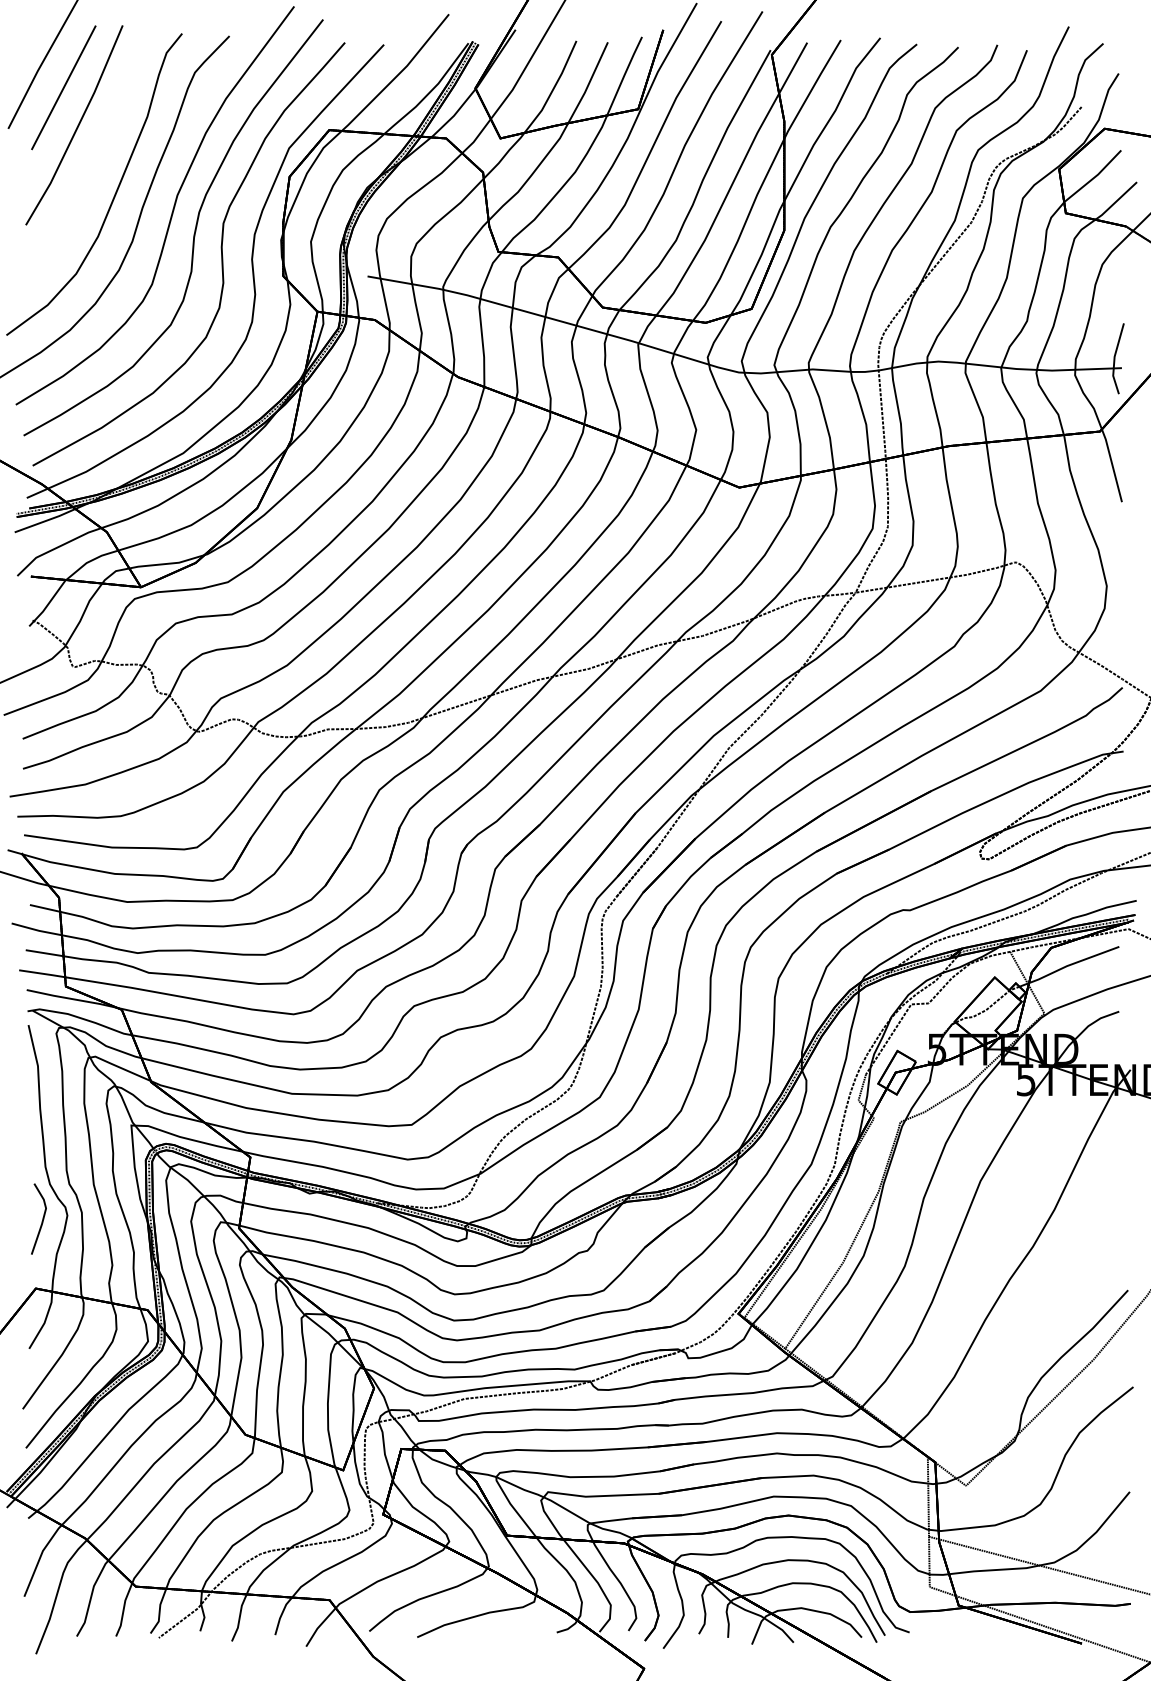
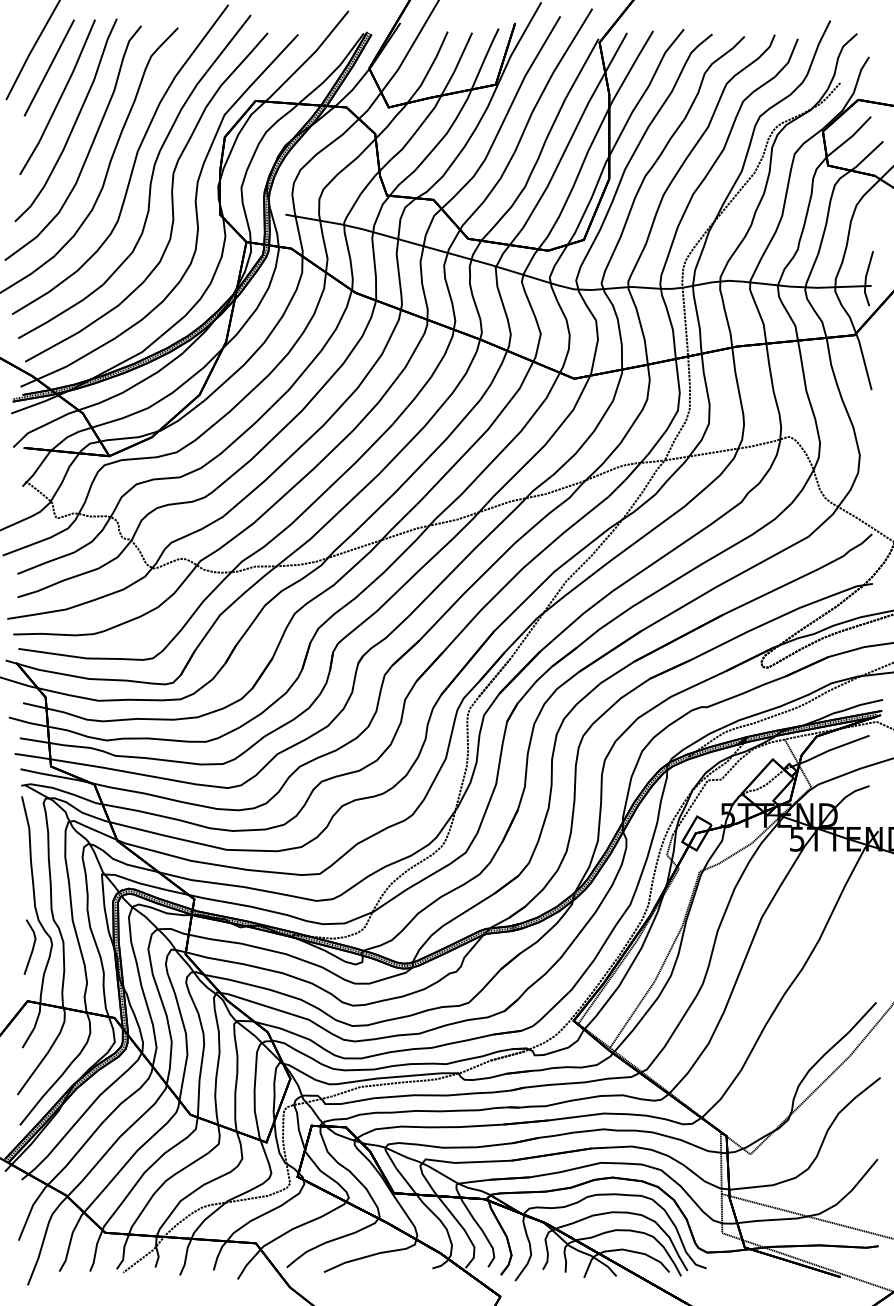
part: (95, 159) -> (73, 123), added

